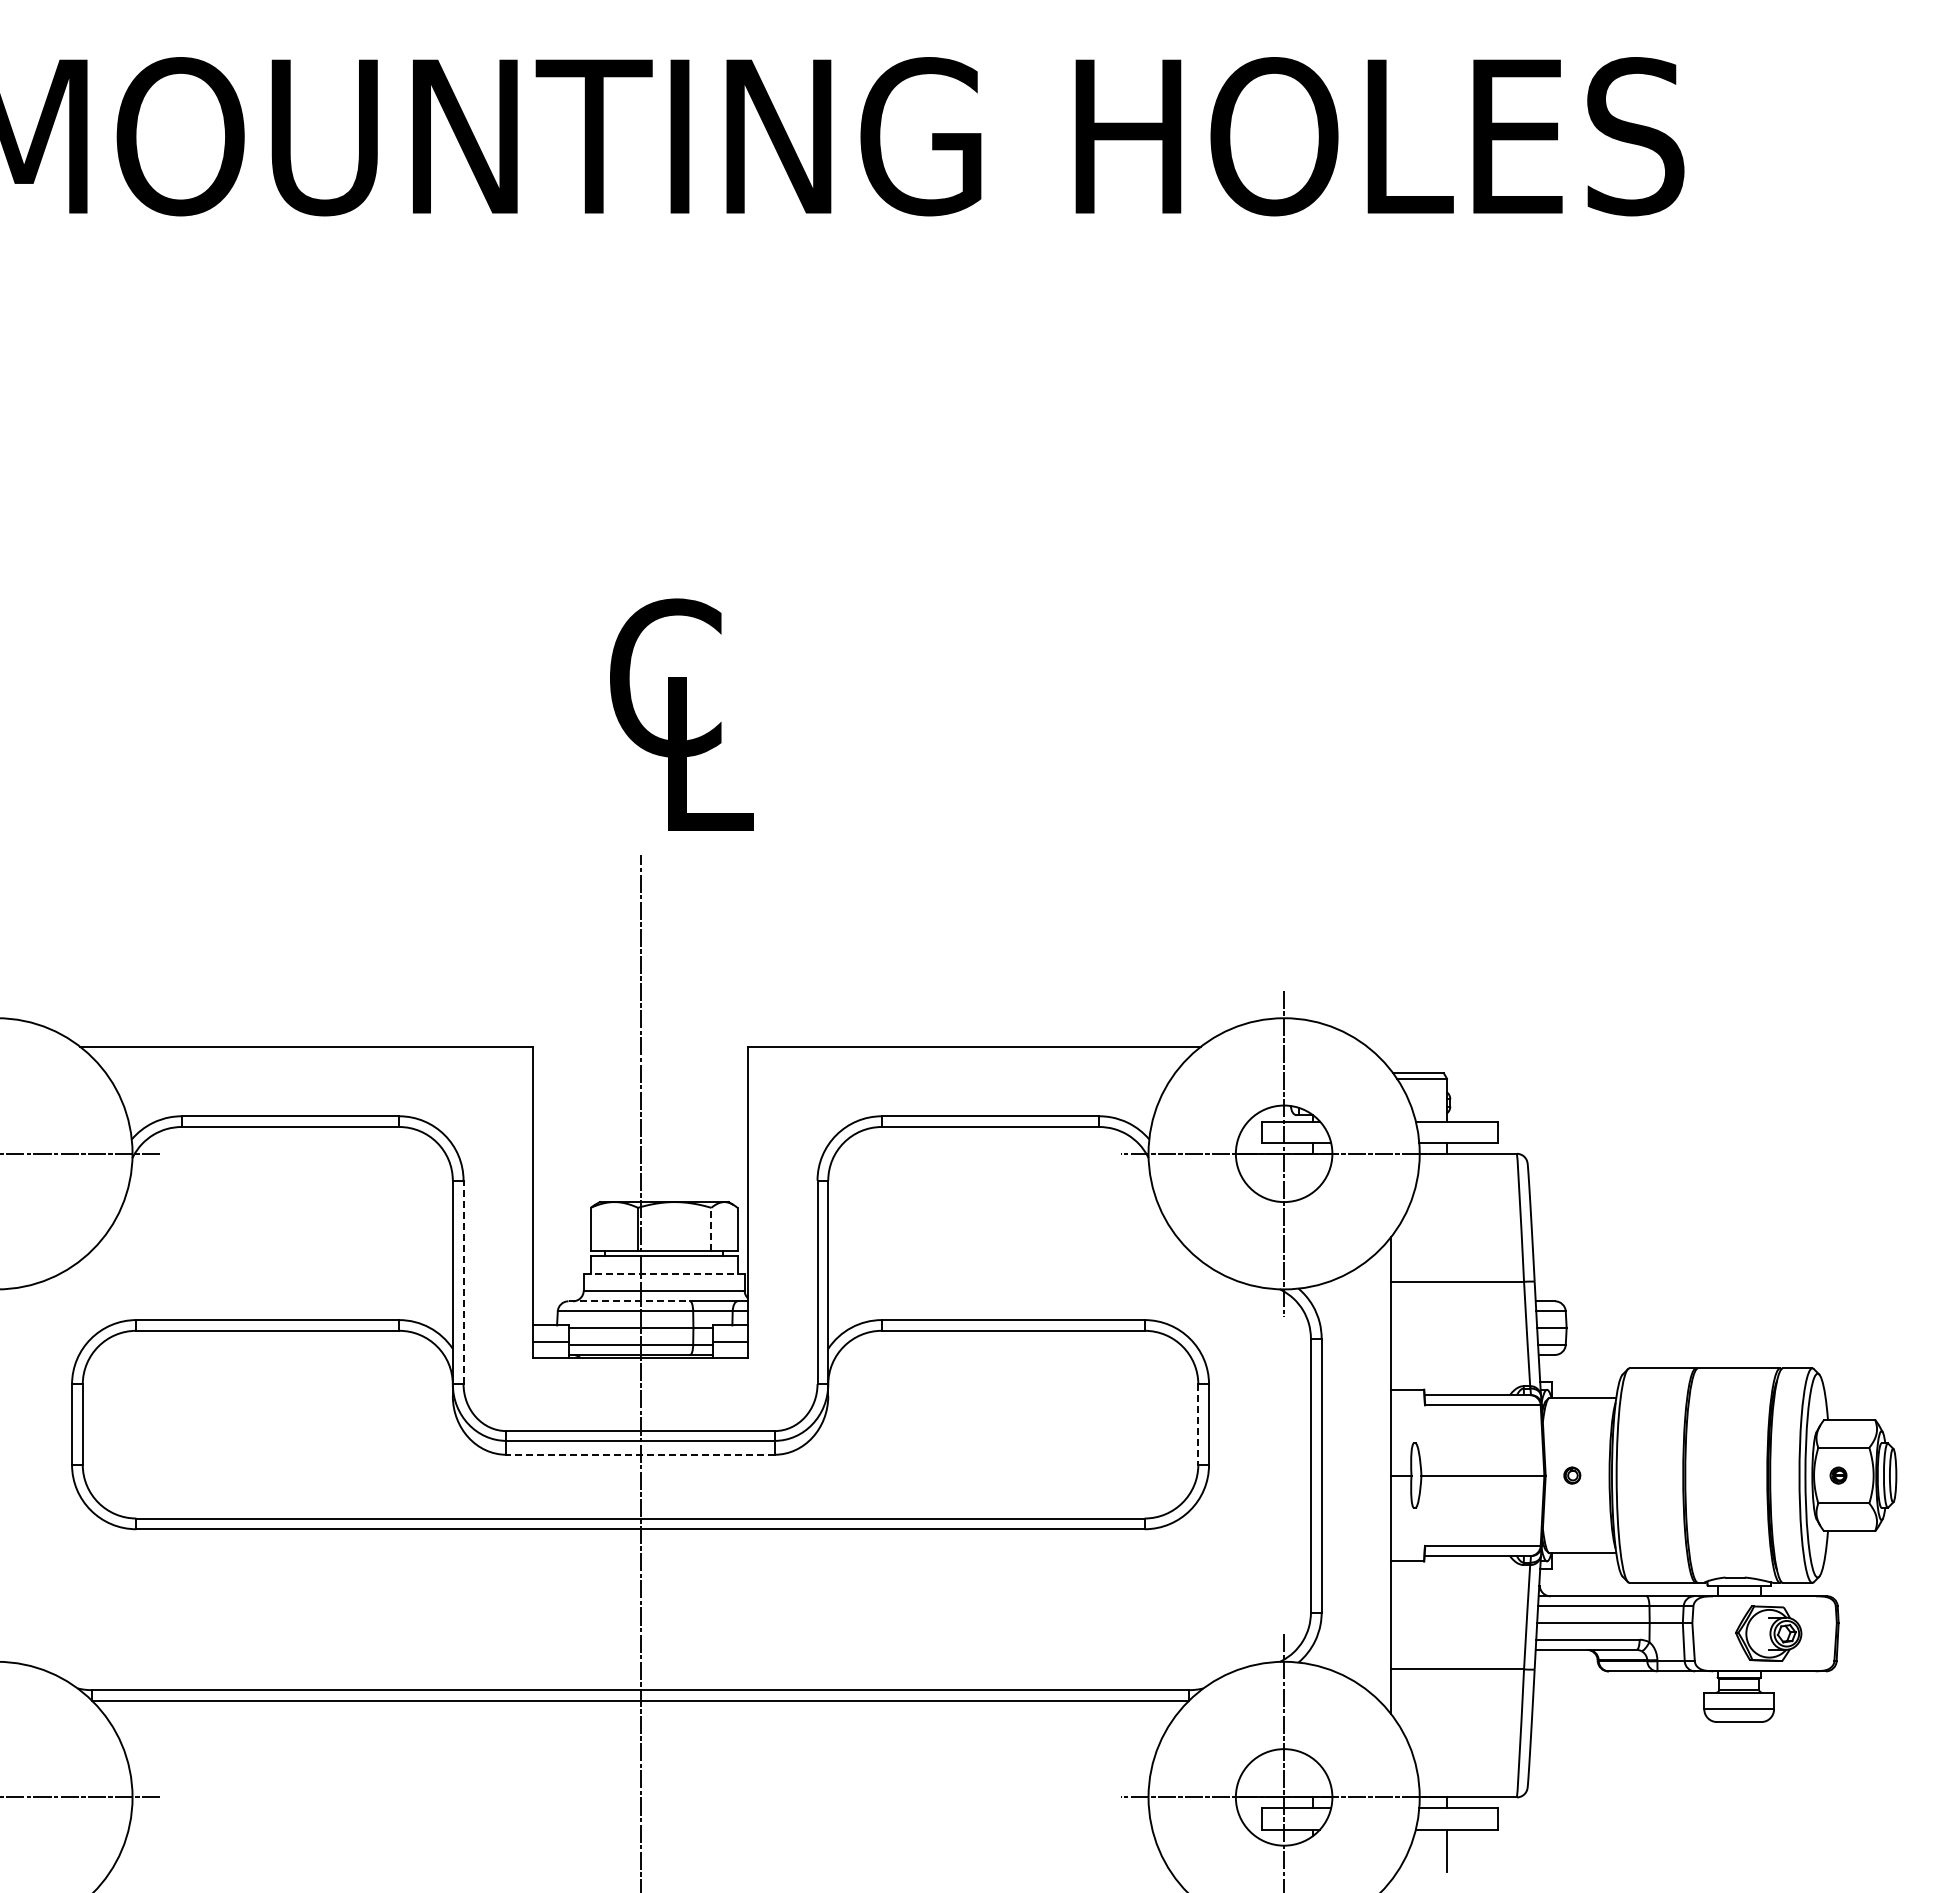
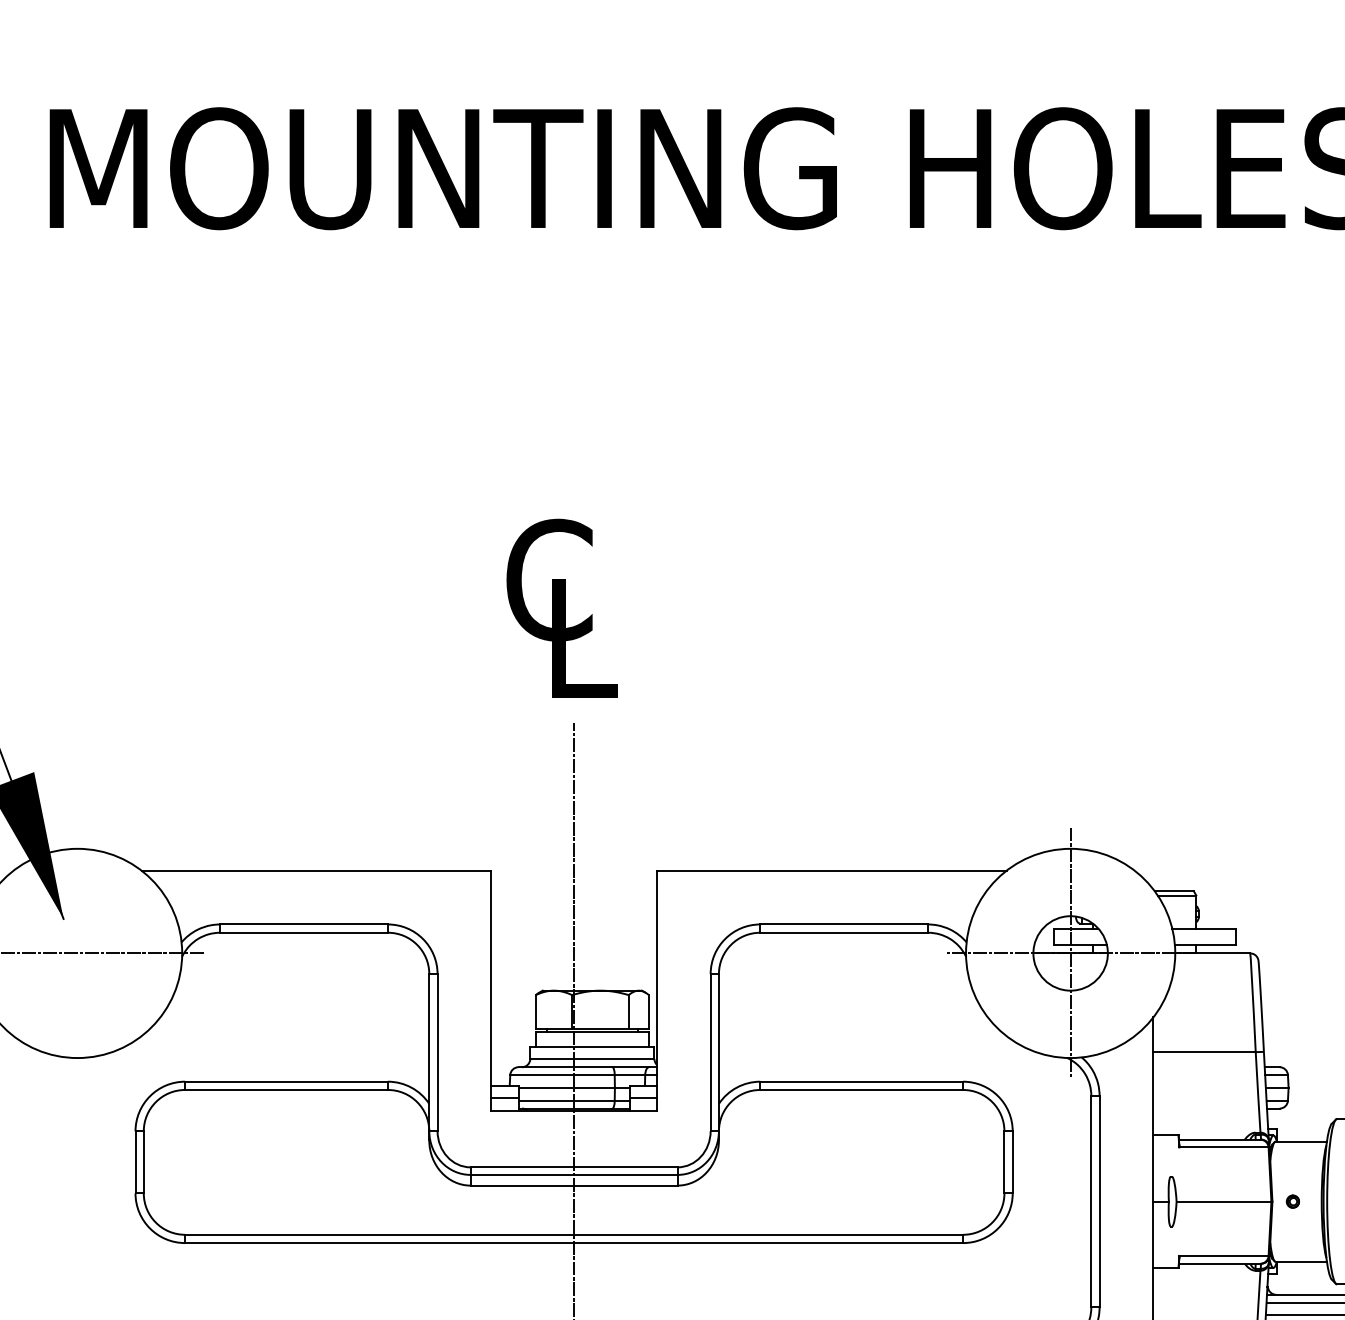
text: (681, 714) -> (561, 608), moved
line: (711, 1229) -> (628, 1011), dashed -> solid
line: (663, 1274) -> (591, 1046), dashed -> solid
line: (463, 1282) -> (437, 1052), dashed -> solid
line: (629, 1301) -> (565, 1067), dashed -> solid
line: (1198, 1425) -> (1004, 1163), dashed -> solid
line: (640, 1454) -> (574, 1185), dashed -> solid

